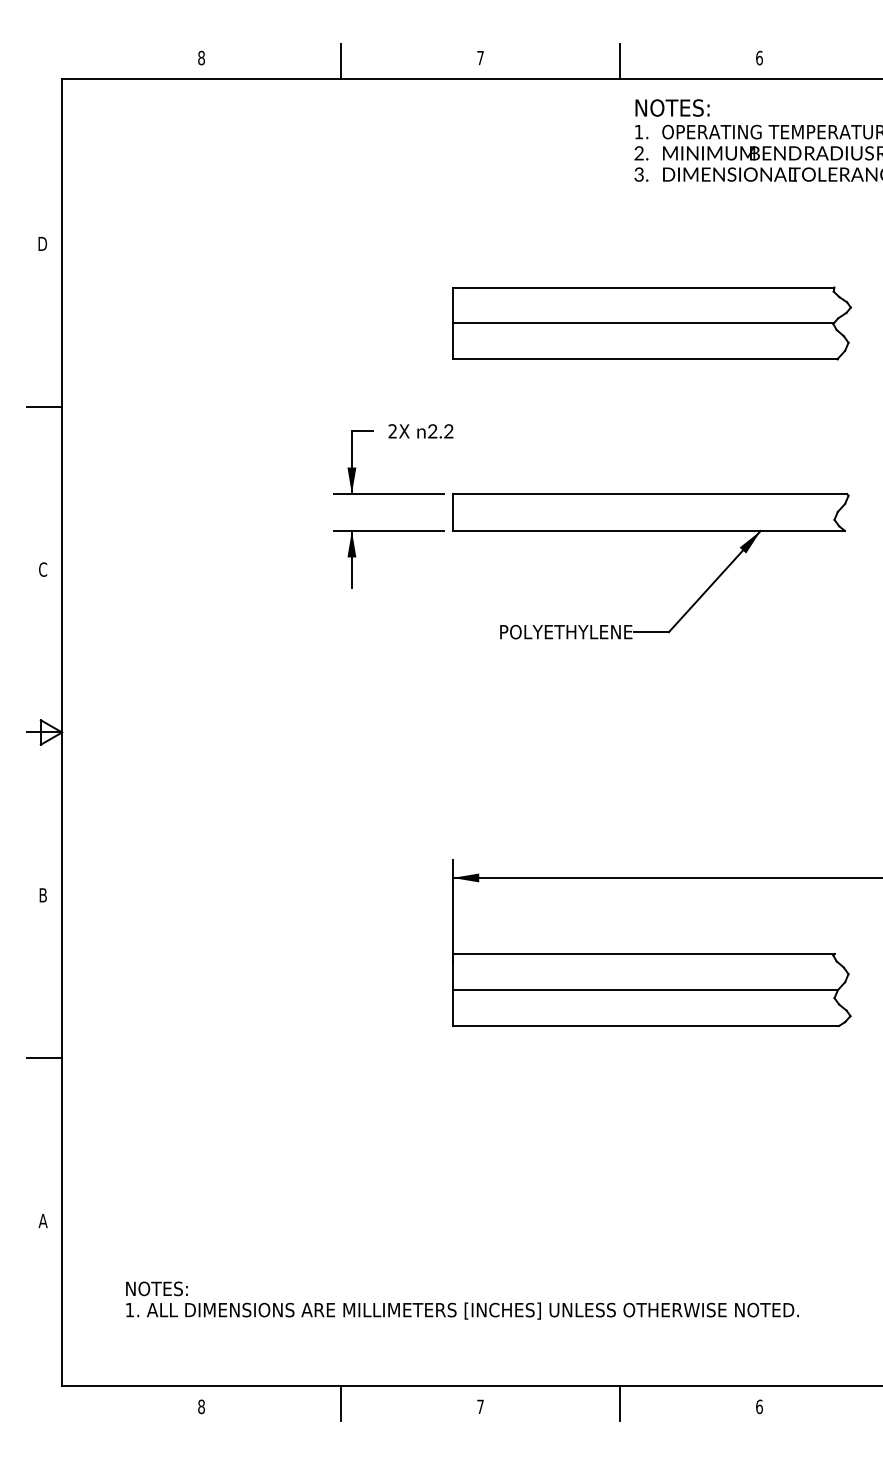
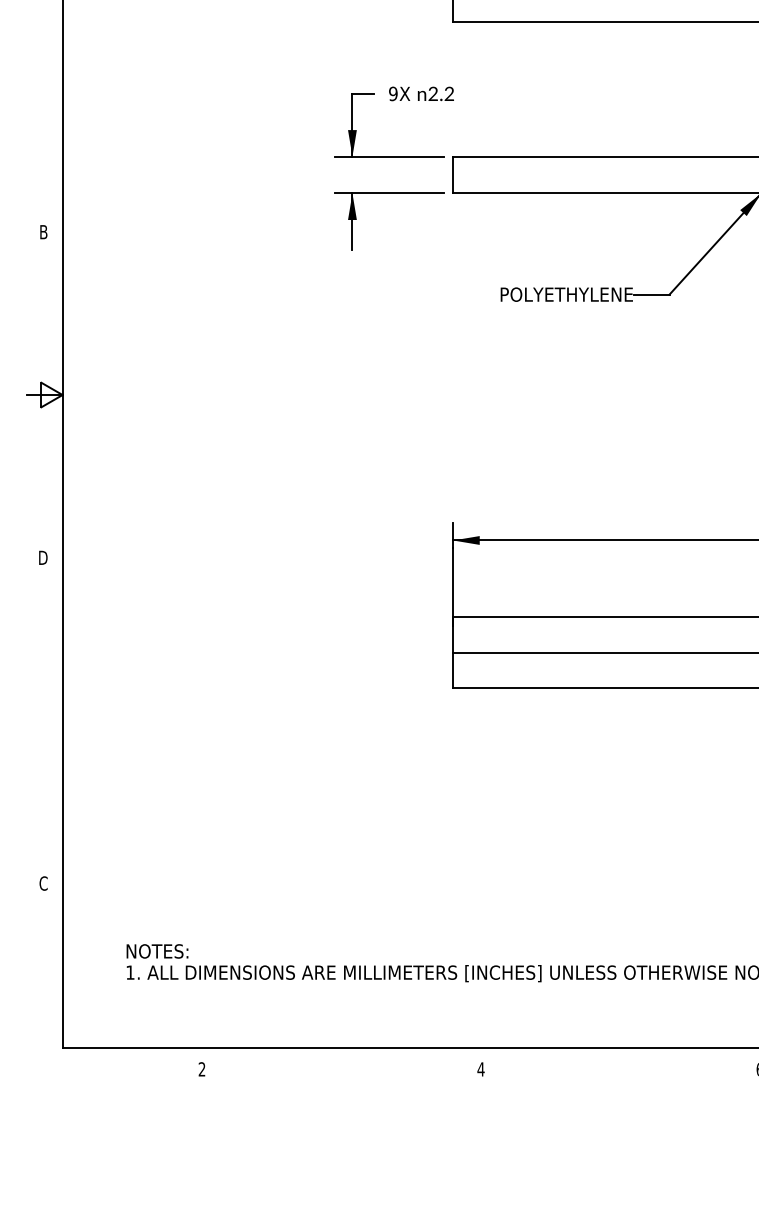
line: (44, 406) -> (45, 69), removed
text: (392, 431) -> (393, 94), 2X -> 9X
text: (43, 569) -> (44, 232), C -> B
text: (42, 895) -> (43, 558), B -> D
line: (44, 1058) -> (45, 721), removed
text: (42, 1220) -> (43, 883), A -> C
line: (341, 1403) -> (342, 1066), removed
line: (620, 1403) -> (621, 1066), removed
text: (201, 1406) -> (202, 1069), 8 -> 2
text: (480, 1406) -> (481, 1069), 7 -> 4

